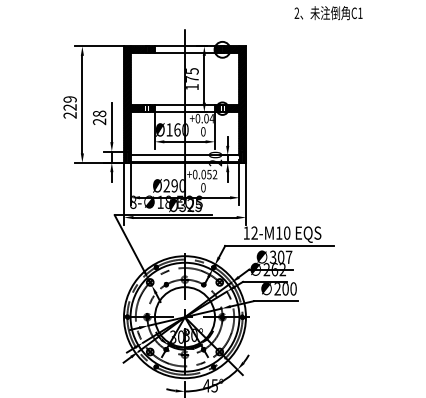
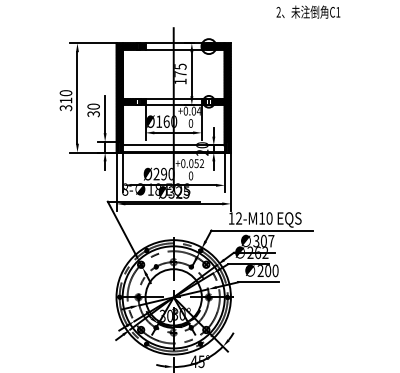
text: (69, 107) -> (65, 100), 229 -> 310
text: (99, 117) -> (93, 110), 28 -> 30

